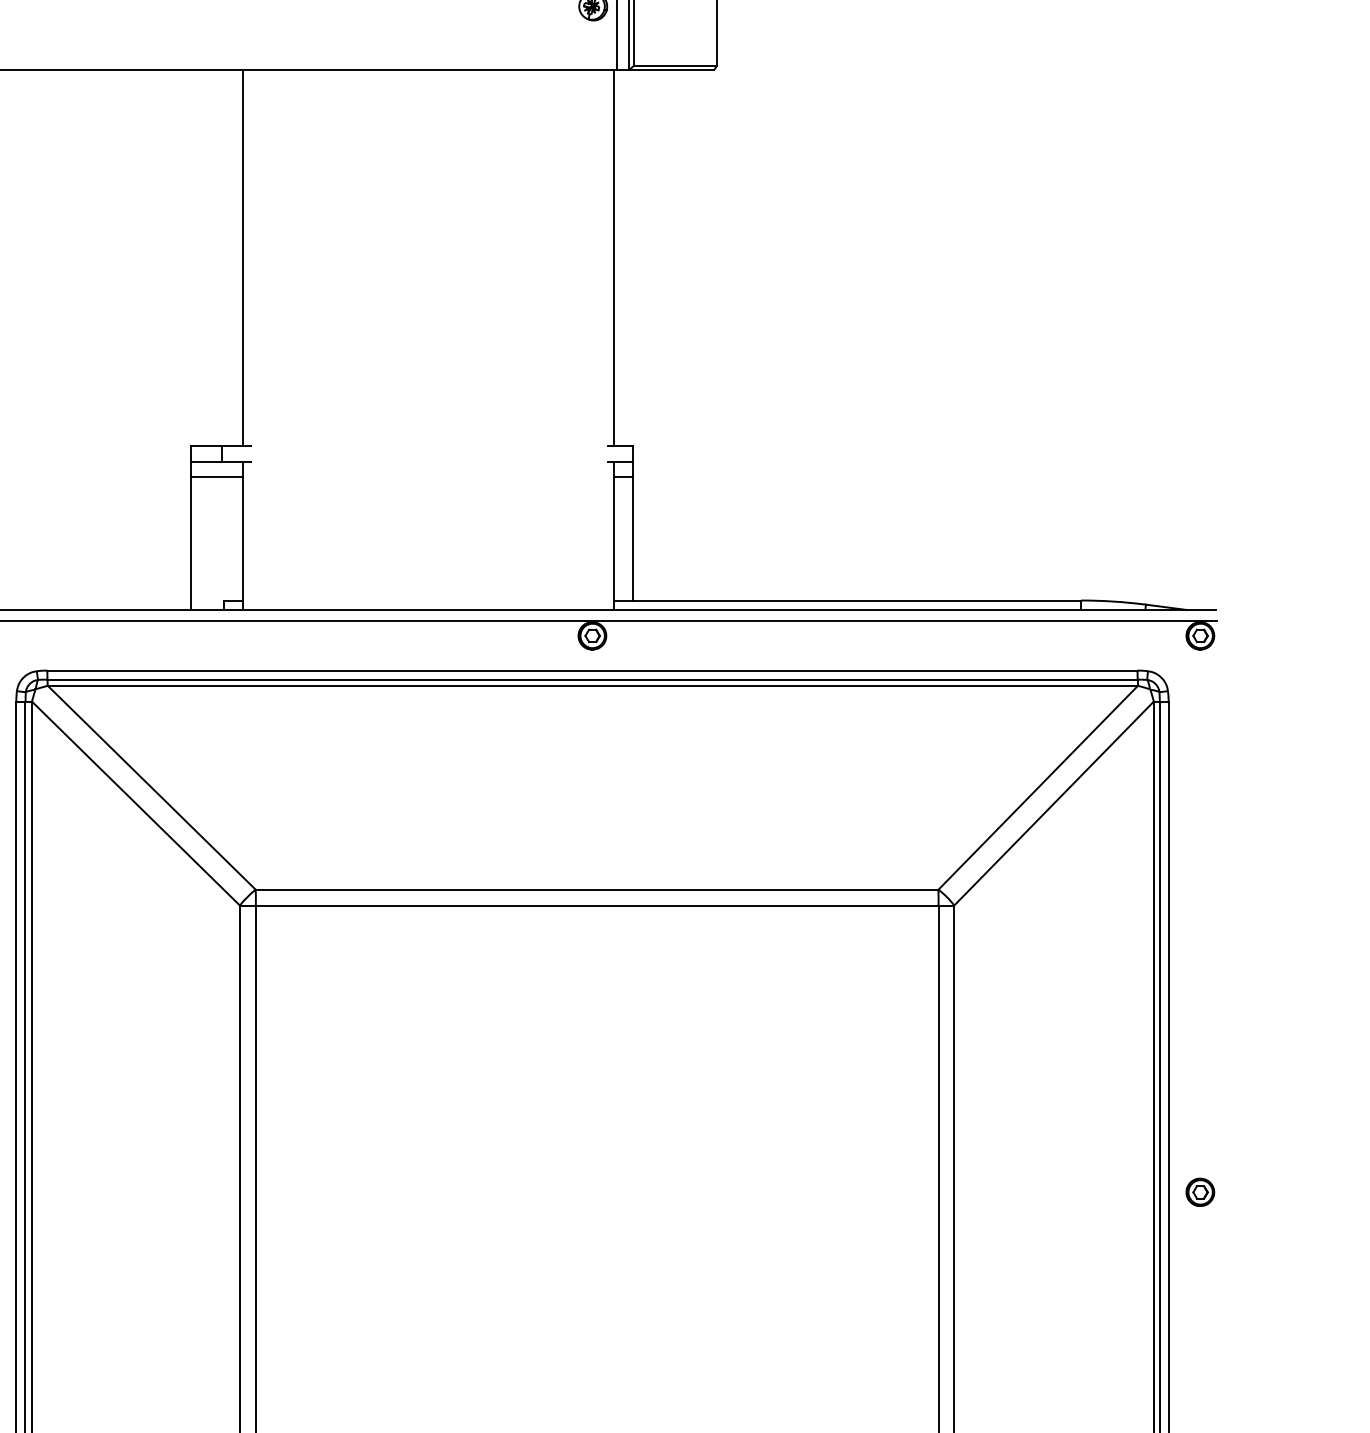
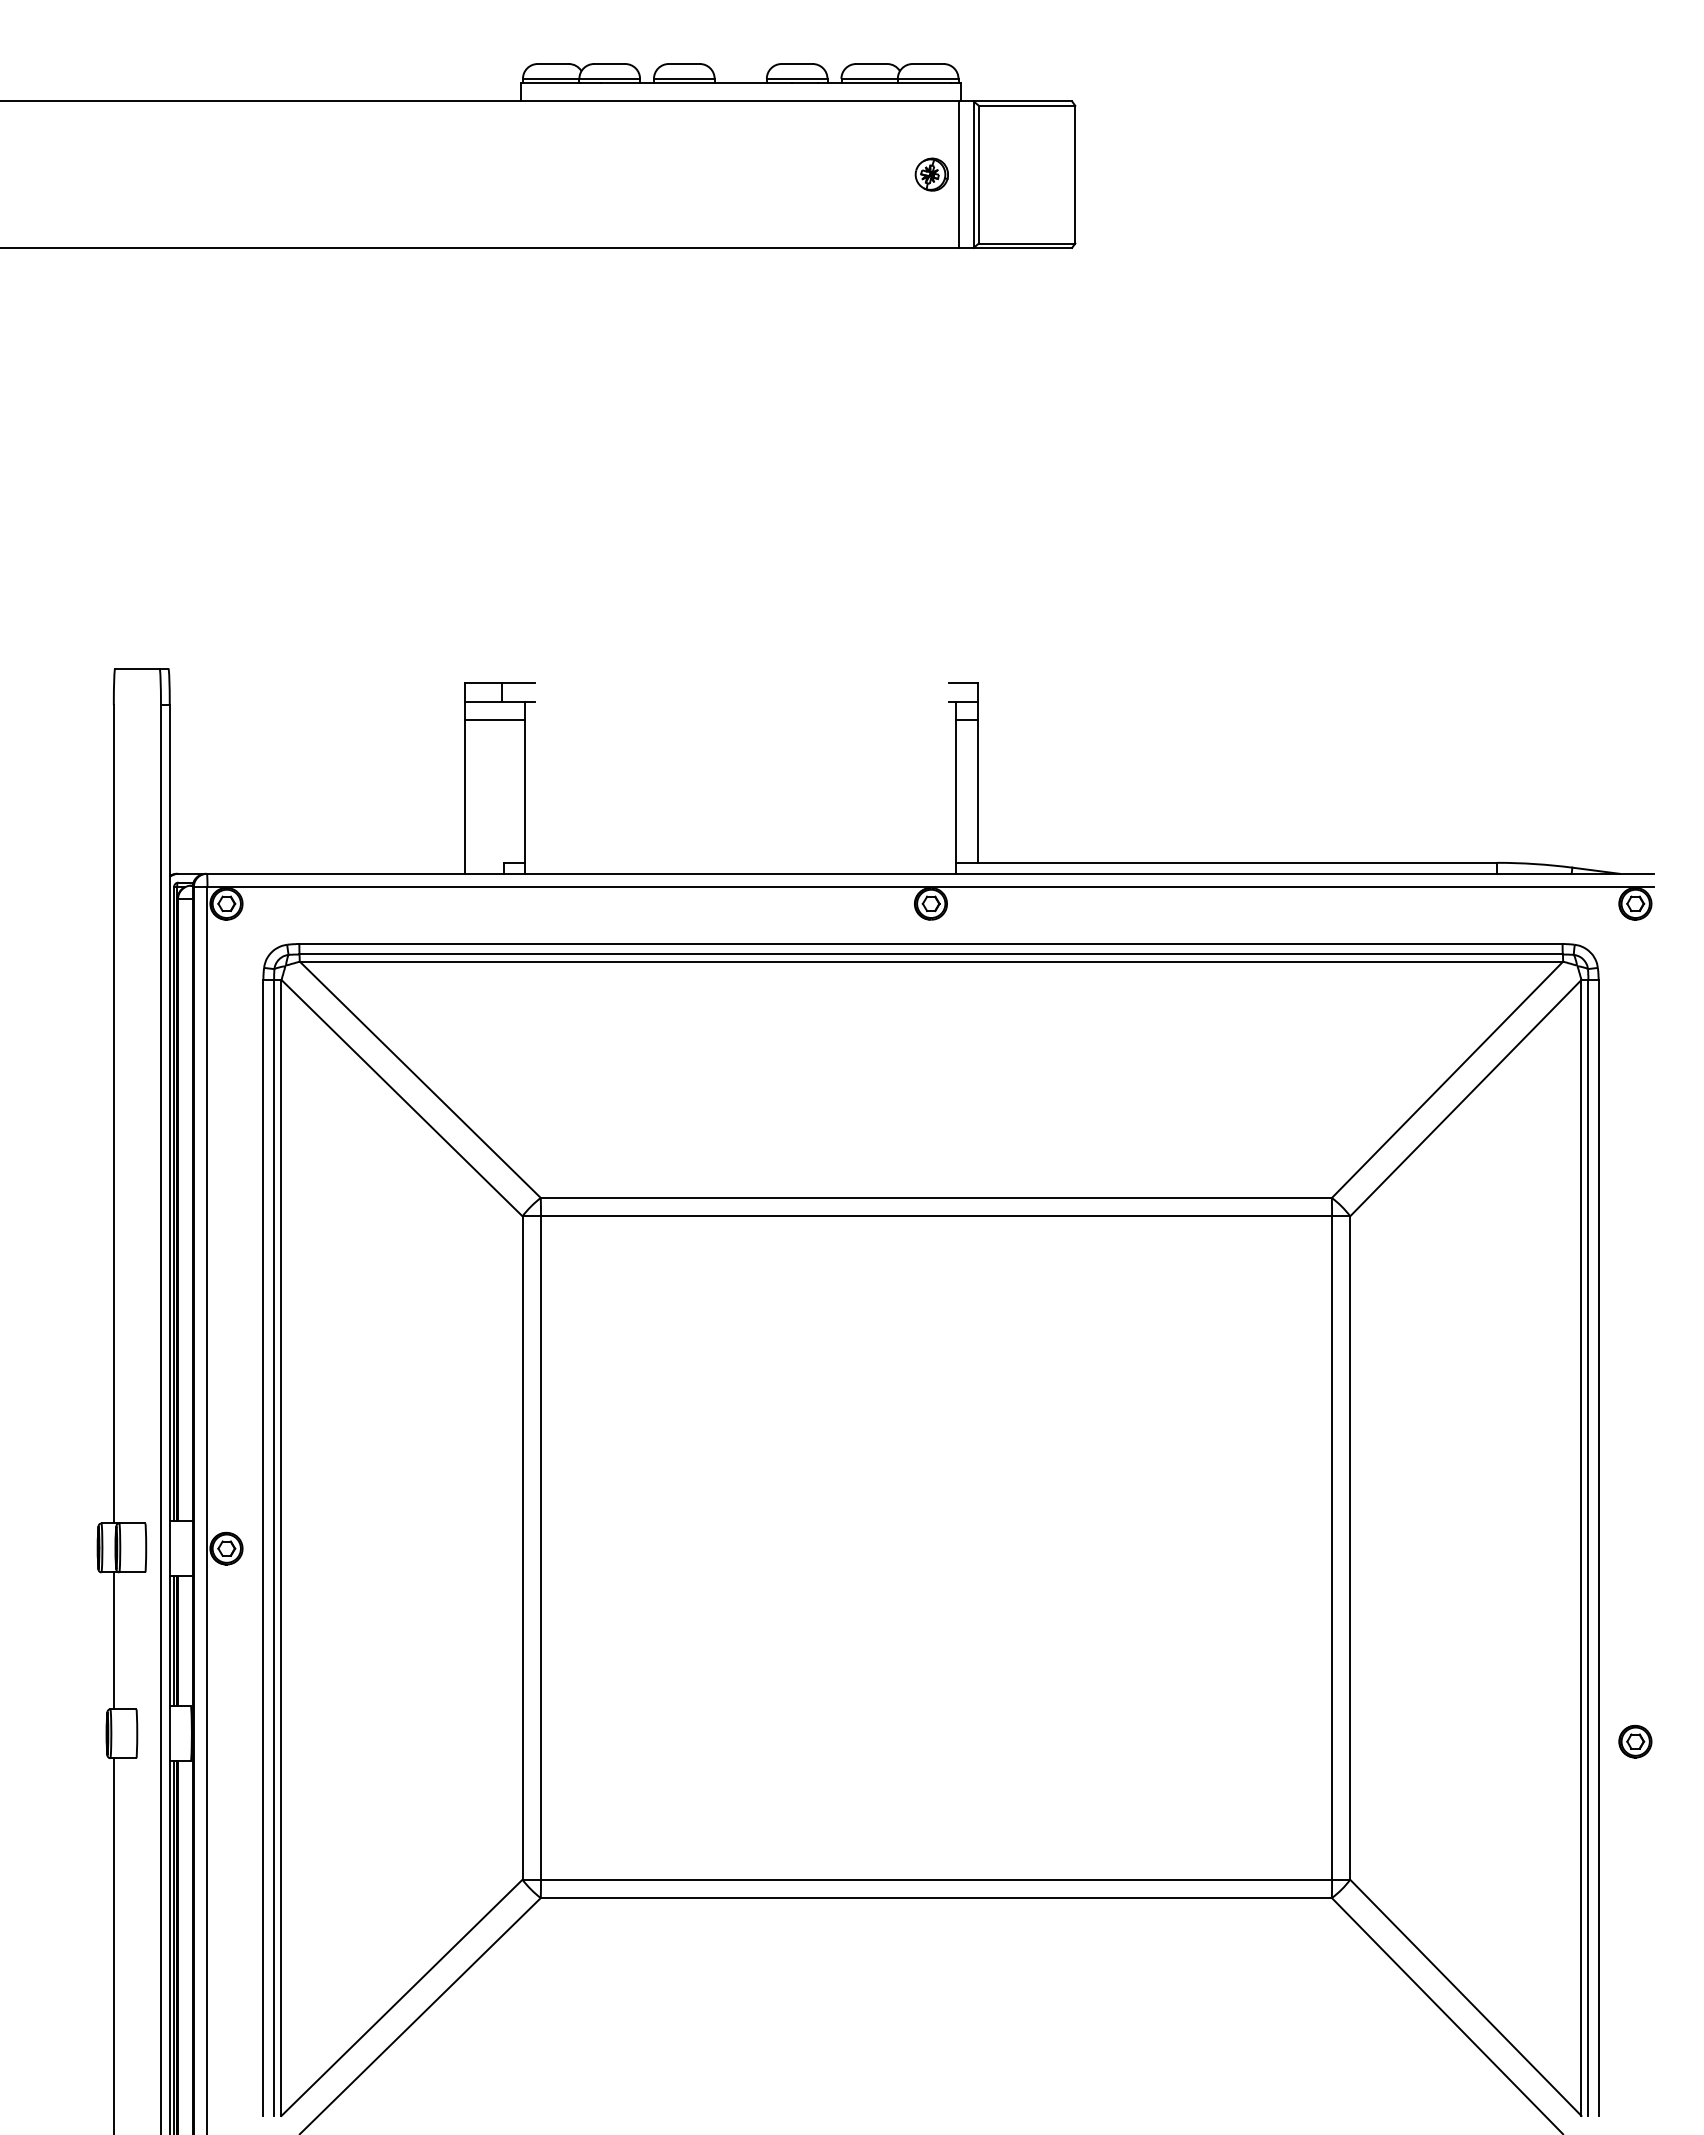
line: (242, 257) -> (525, 465), removed
line: (614, 257) -> (956, 465), removed
part: (1200, 1192) -> (1635, 1741), moved

